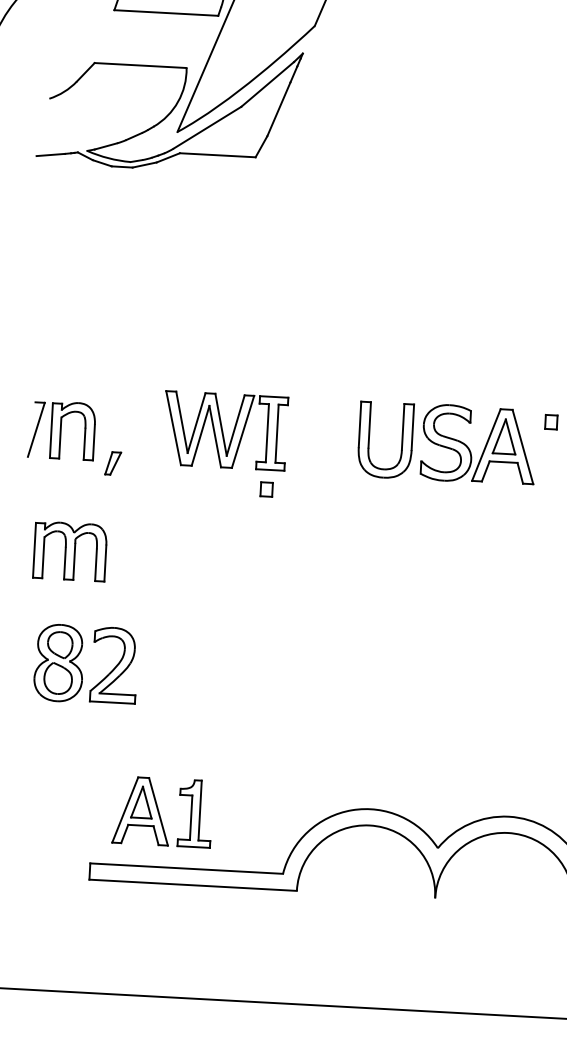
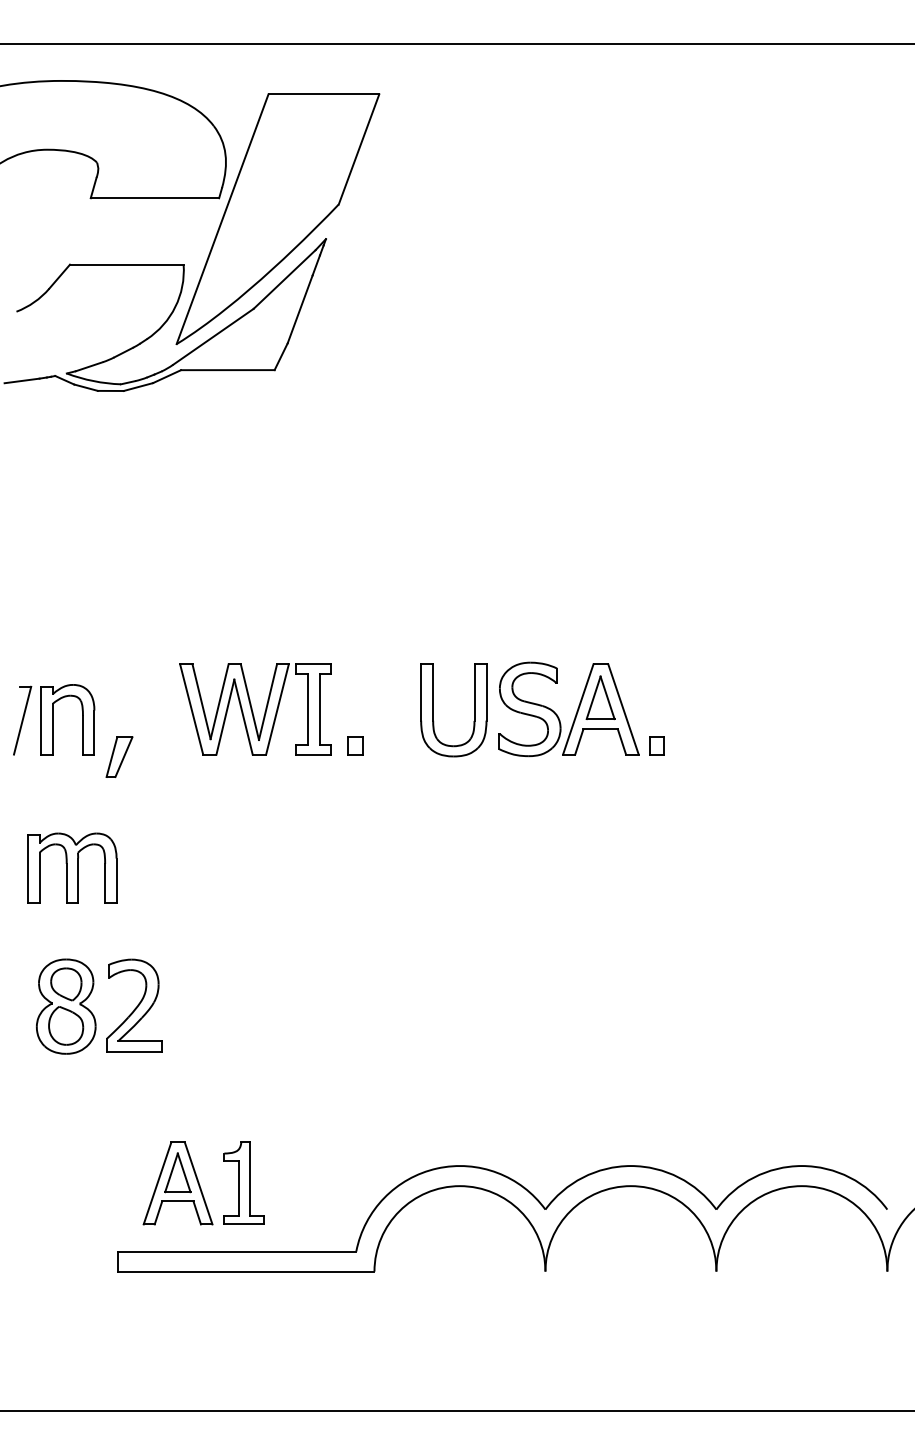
part: (551, 421) -> (656, 745), moved
part: (113, 463) -> (119, 756), size x1.43
part: (266, 489) -> (355, 745), moved

